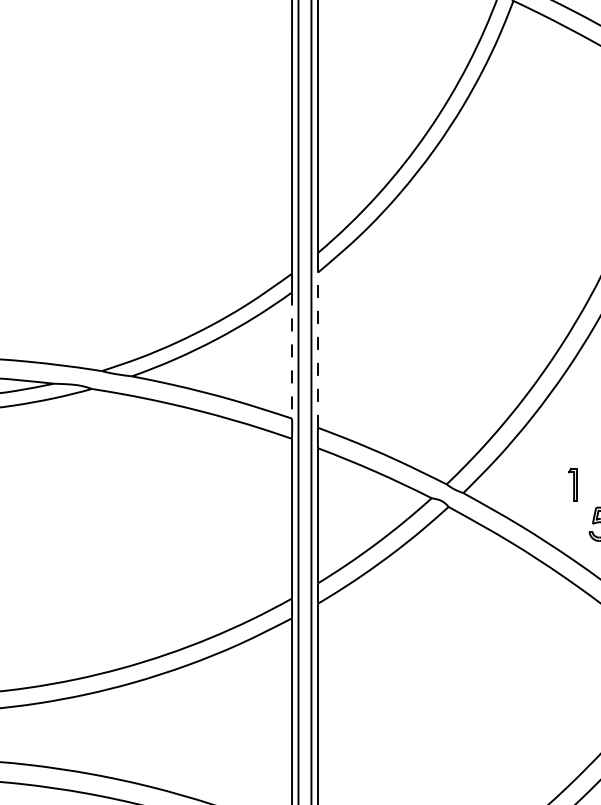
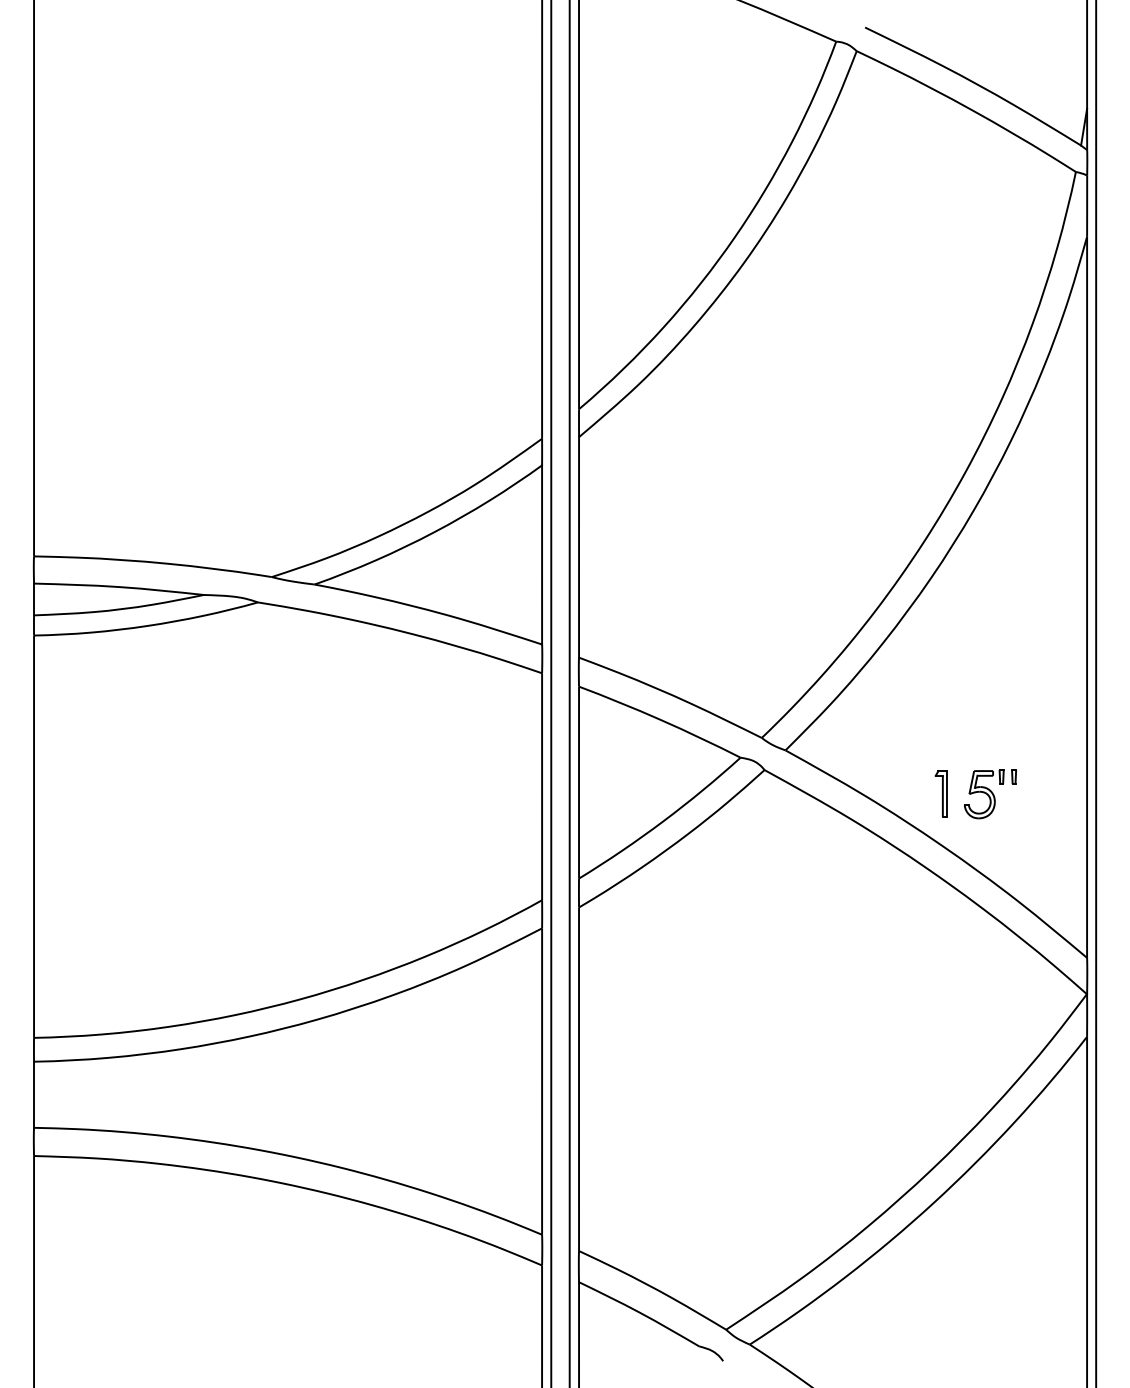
line: (318, 349) -> (579, 546), dashed -> solid
line: (292, 355) -> (542, 554), dashed -> solid
part: (572, 484) -> (940, 793), moved

